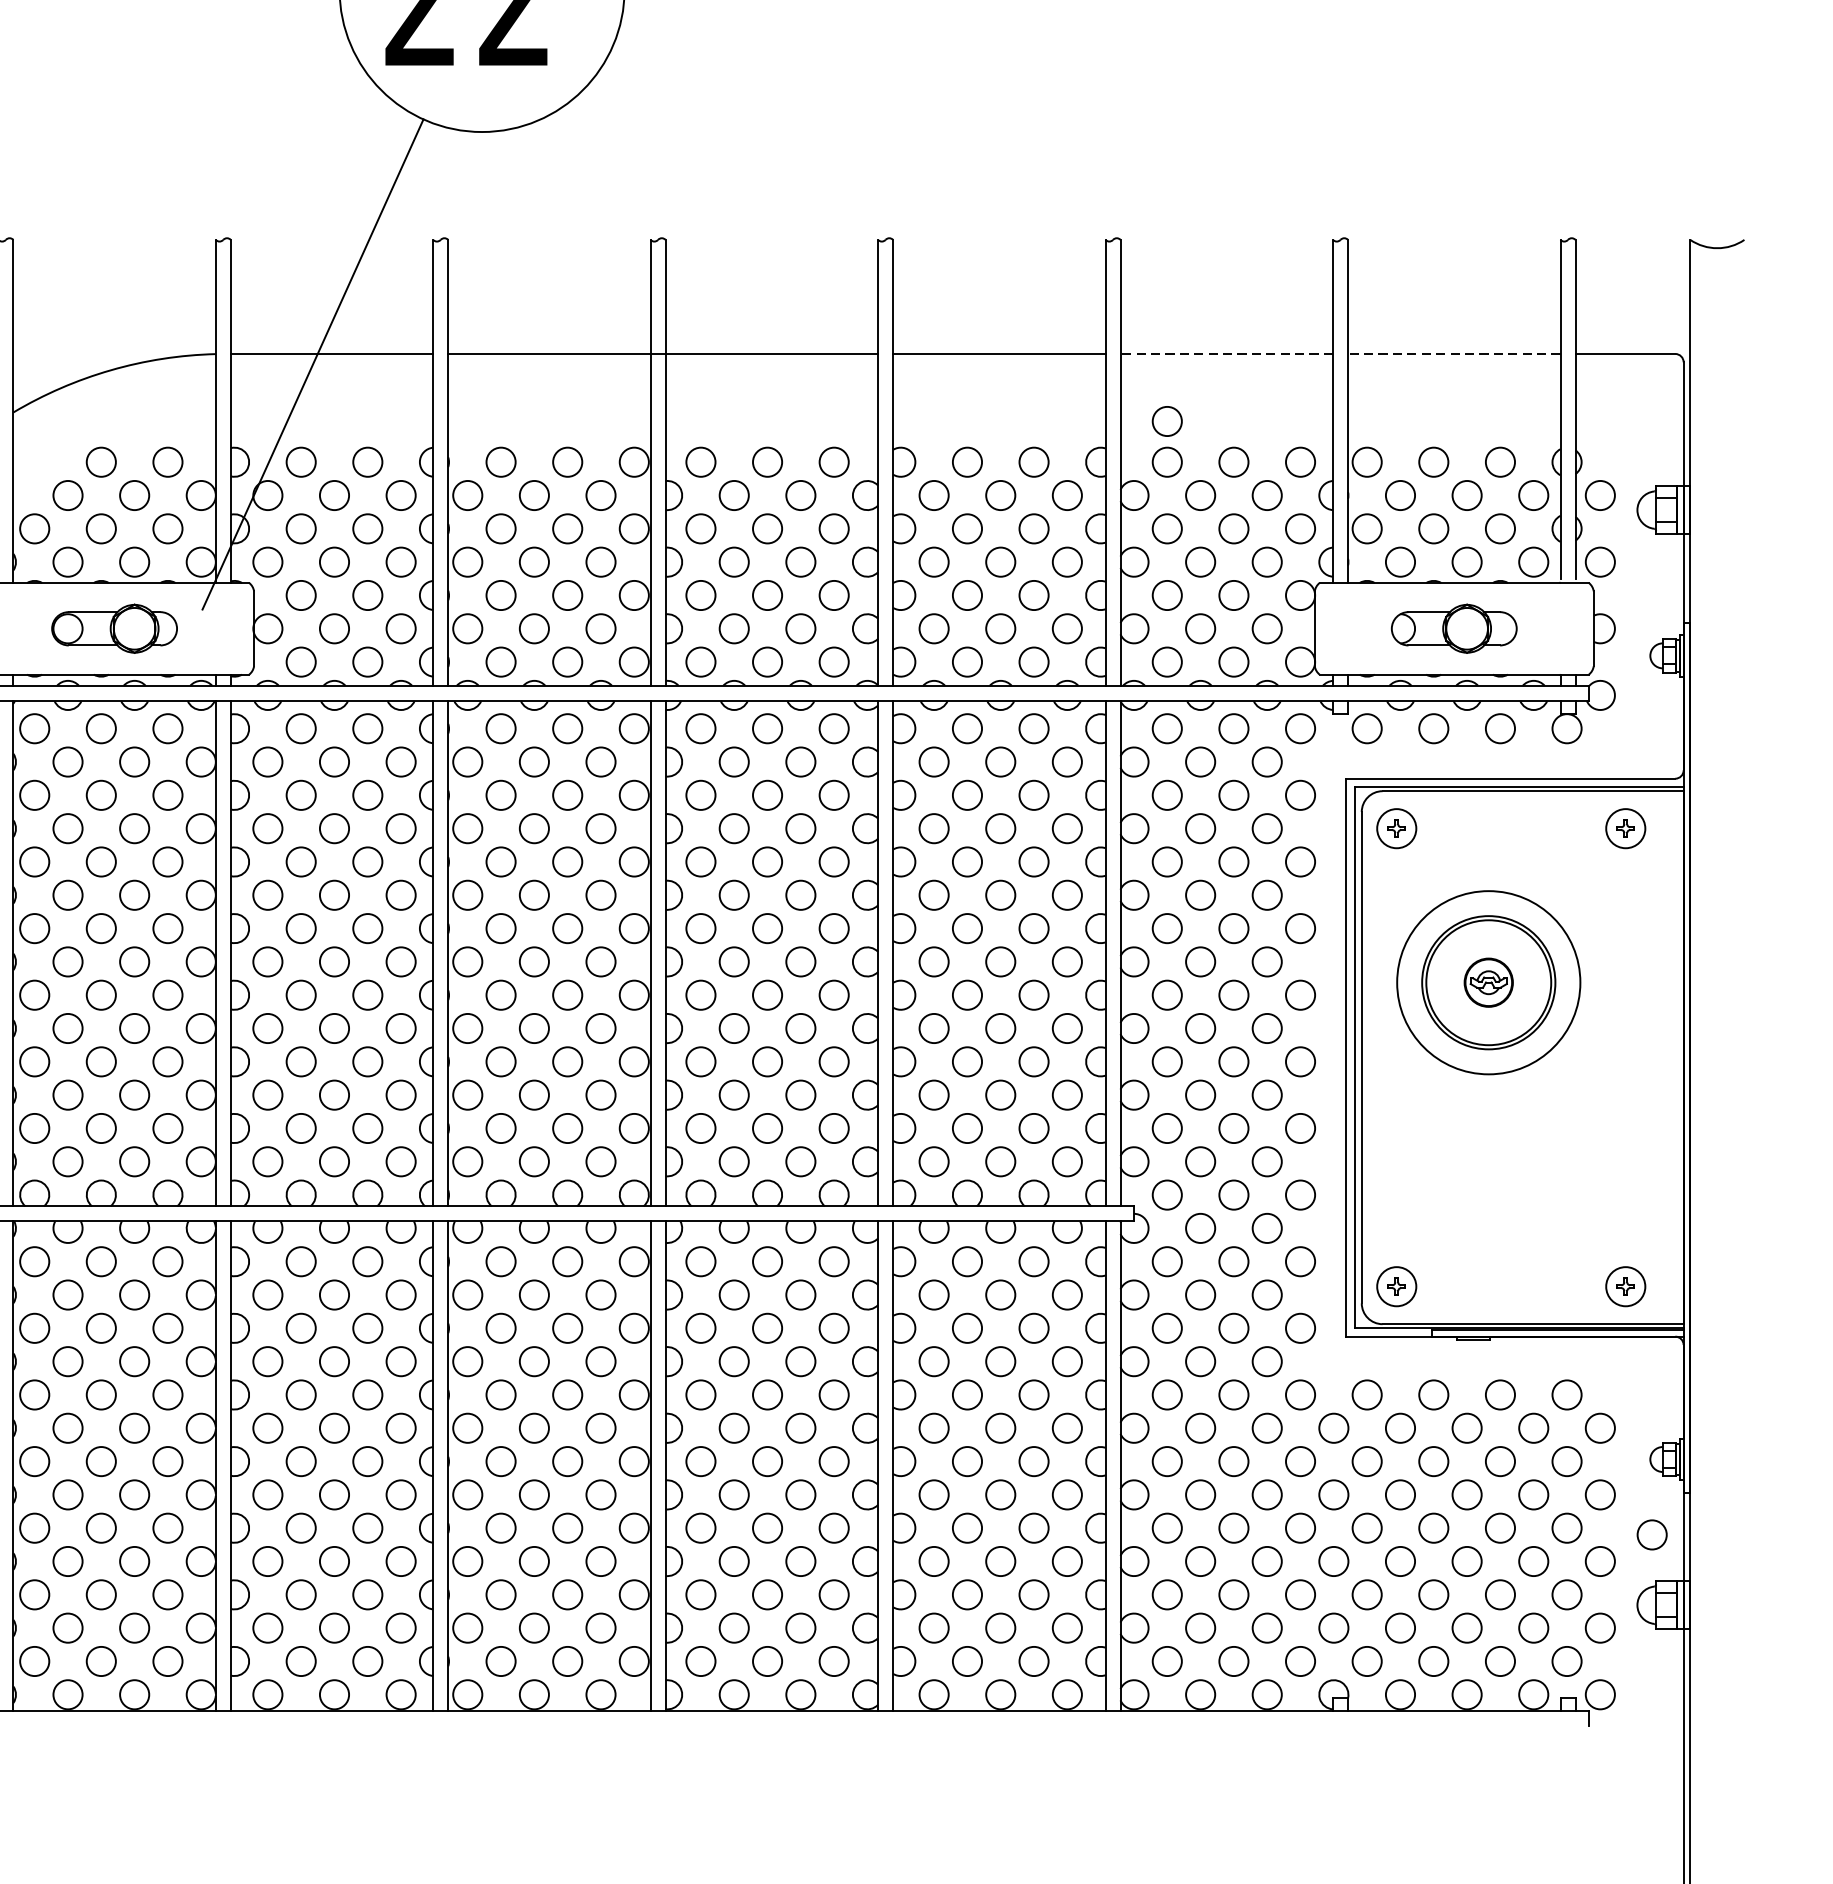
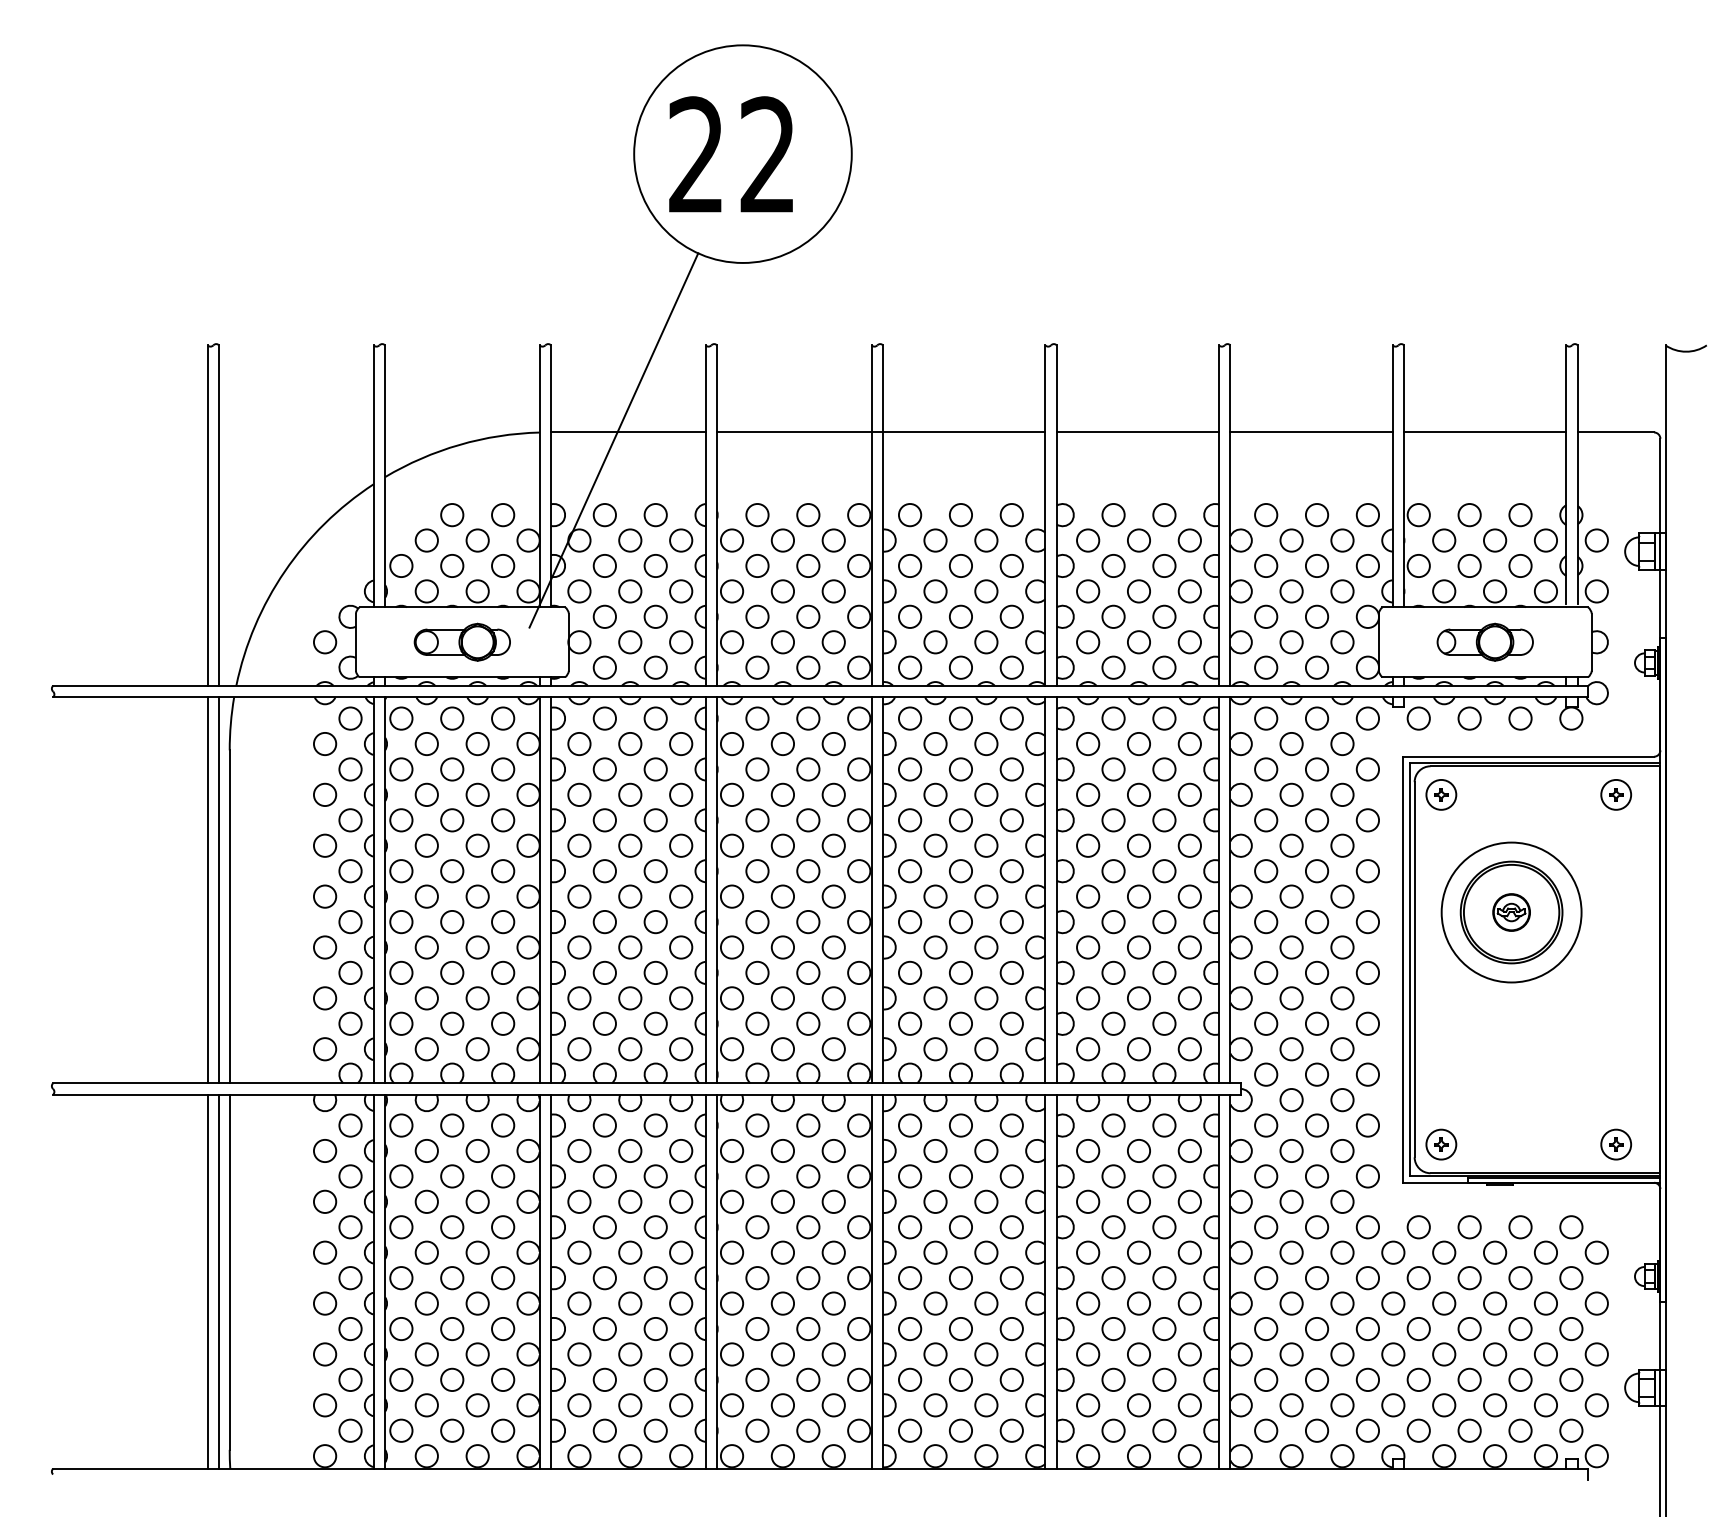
line: (1226, 354) -> (1311, 432), dashed -> solid
line: (1453, 354) -> (1484, 432), dashed -> solid
circle: (1167, 420) -> (1266, 483), removed
circle: (1652, 1535) -> (1636, 1334), removed

